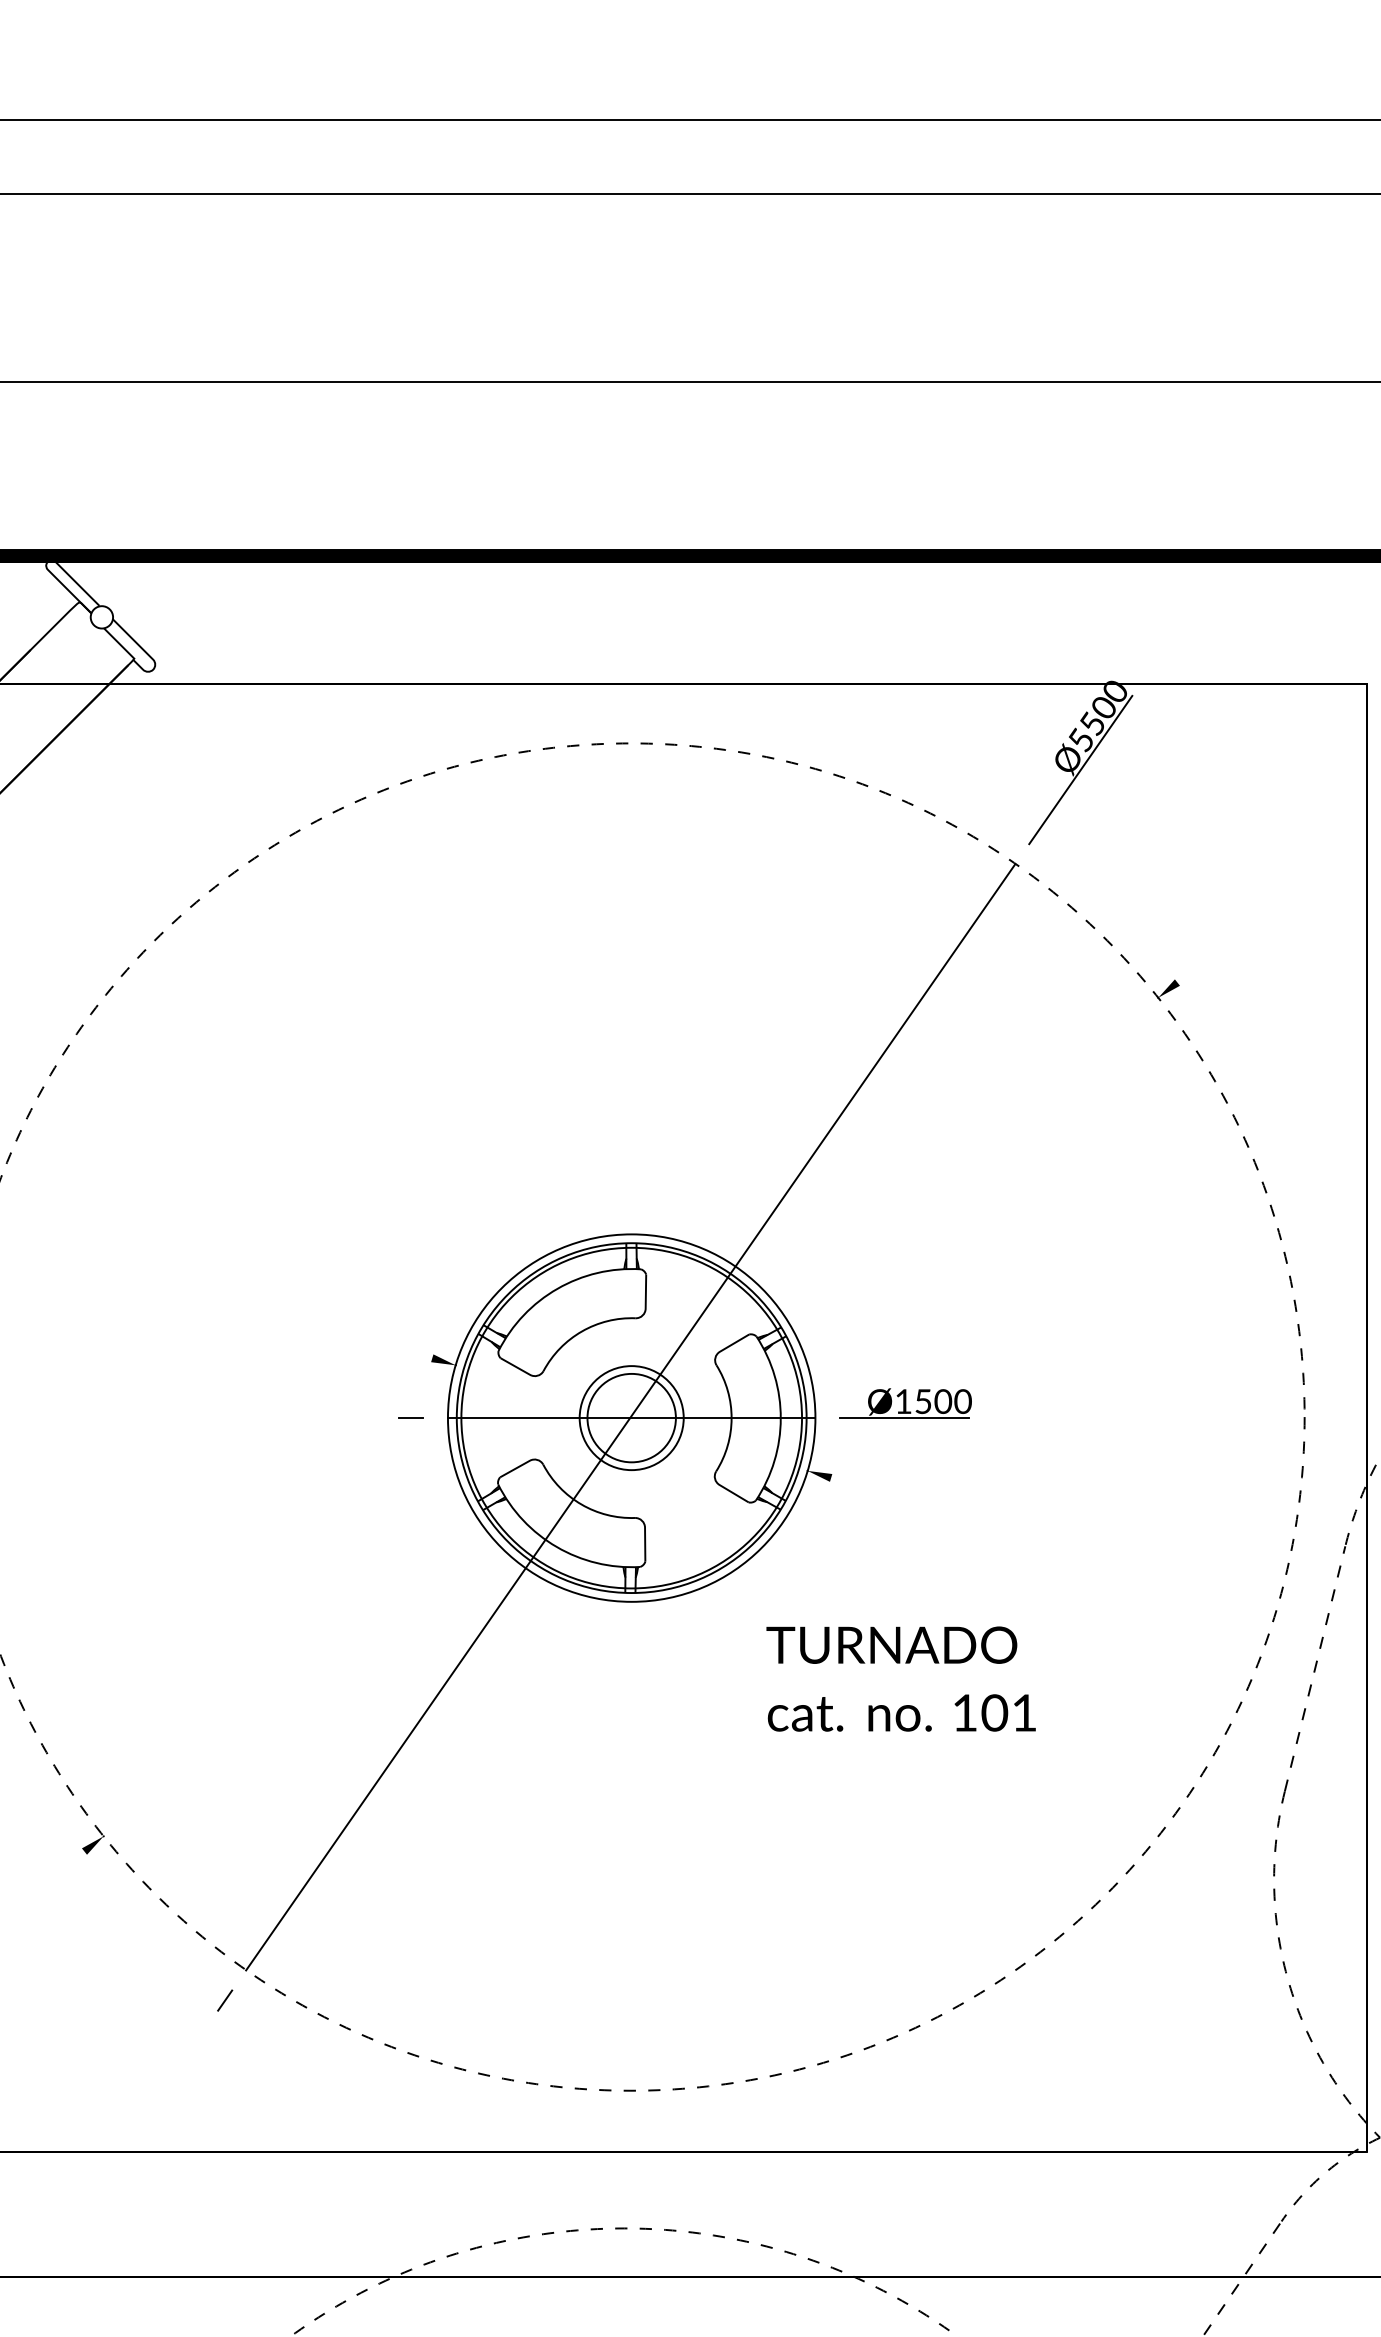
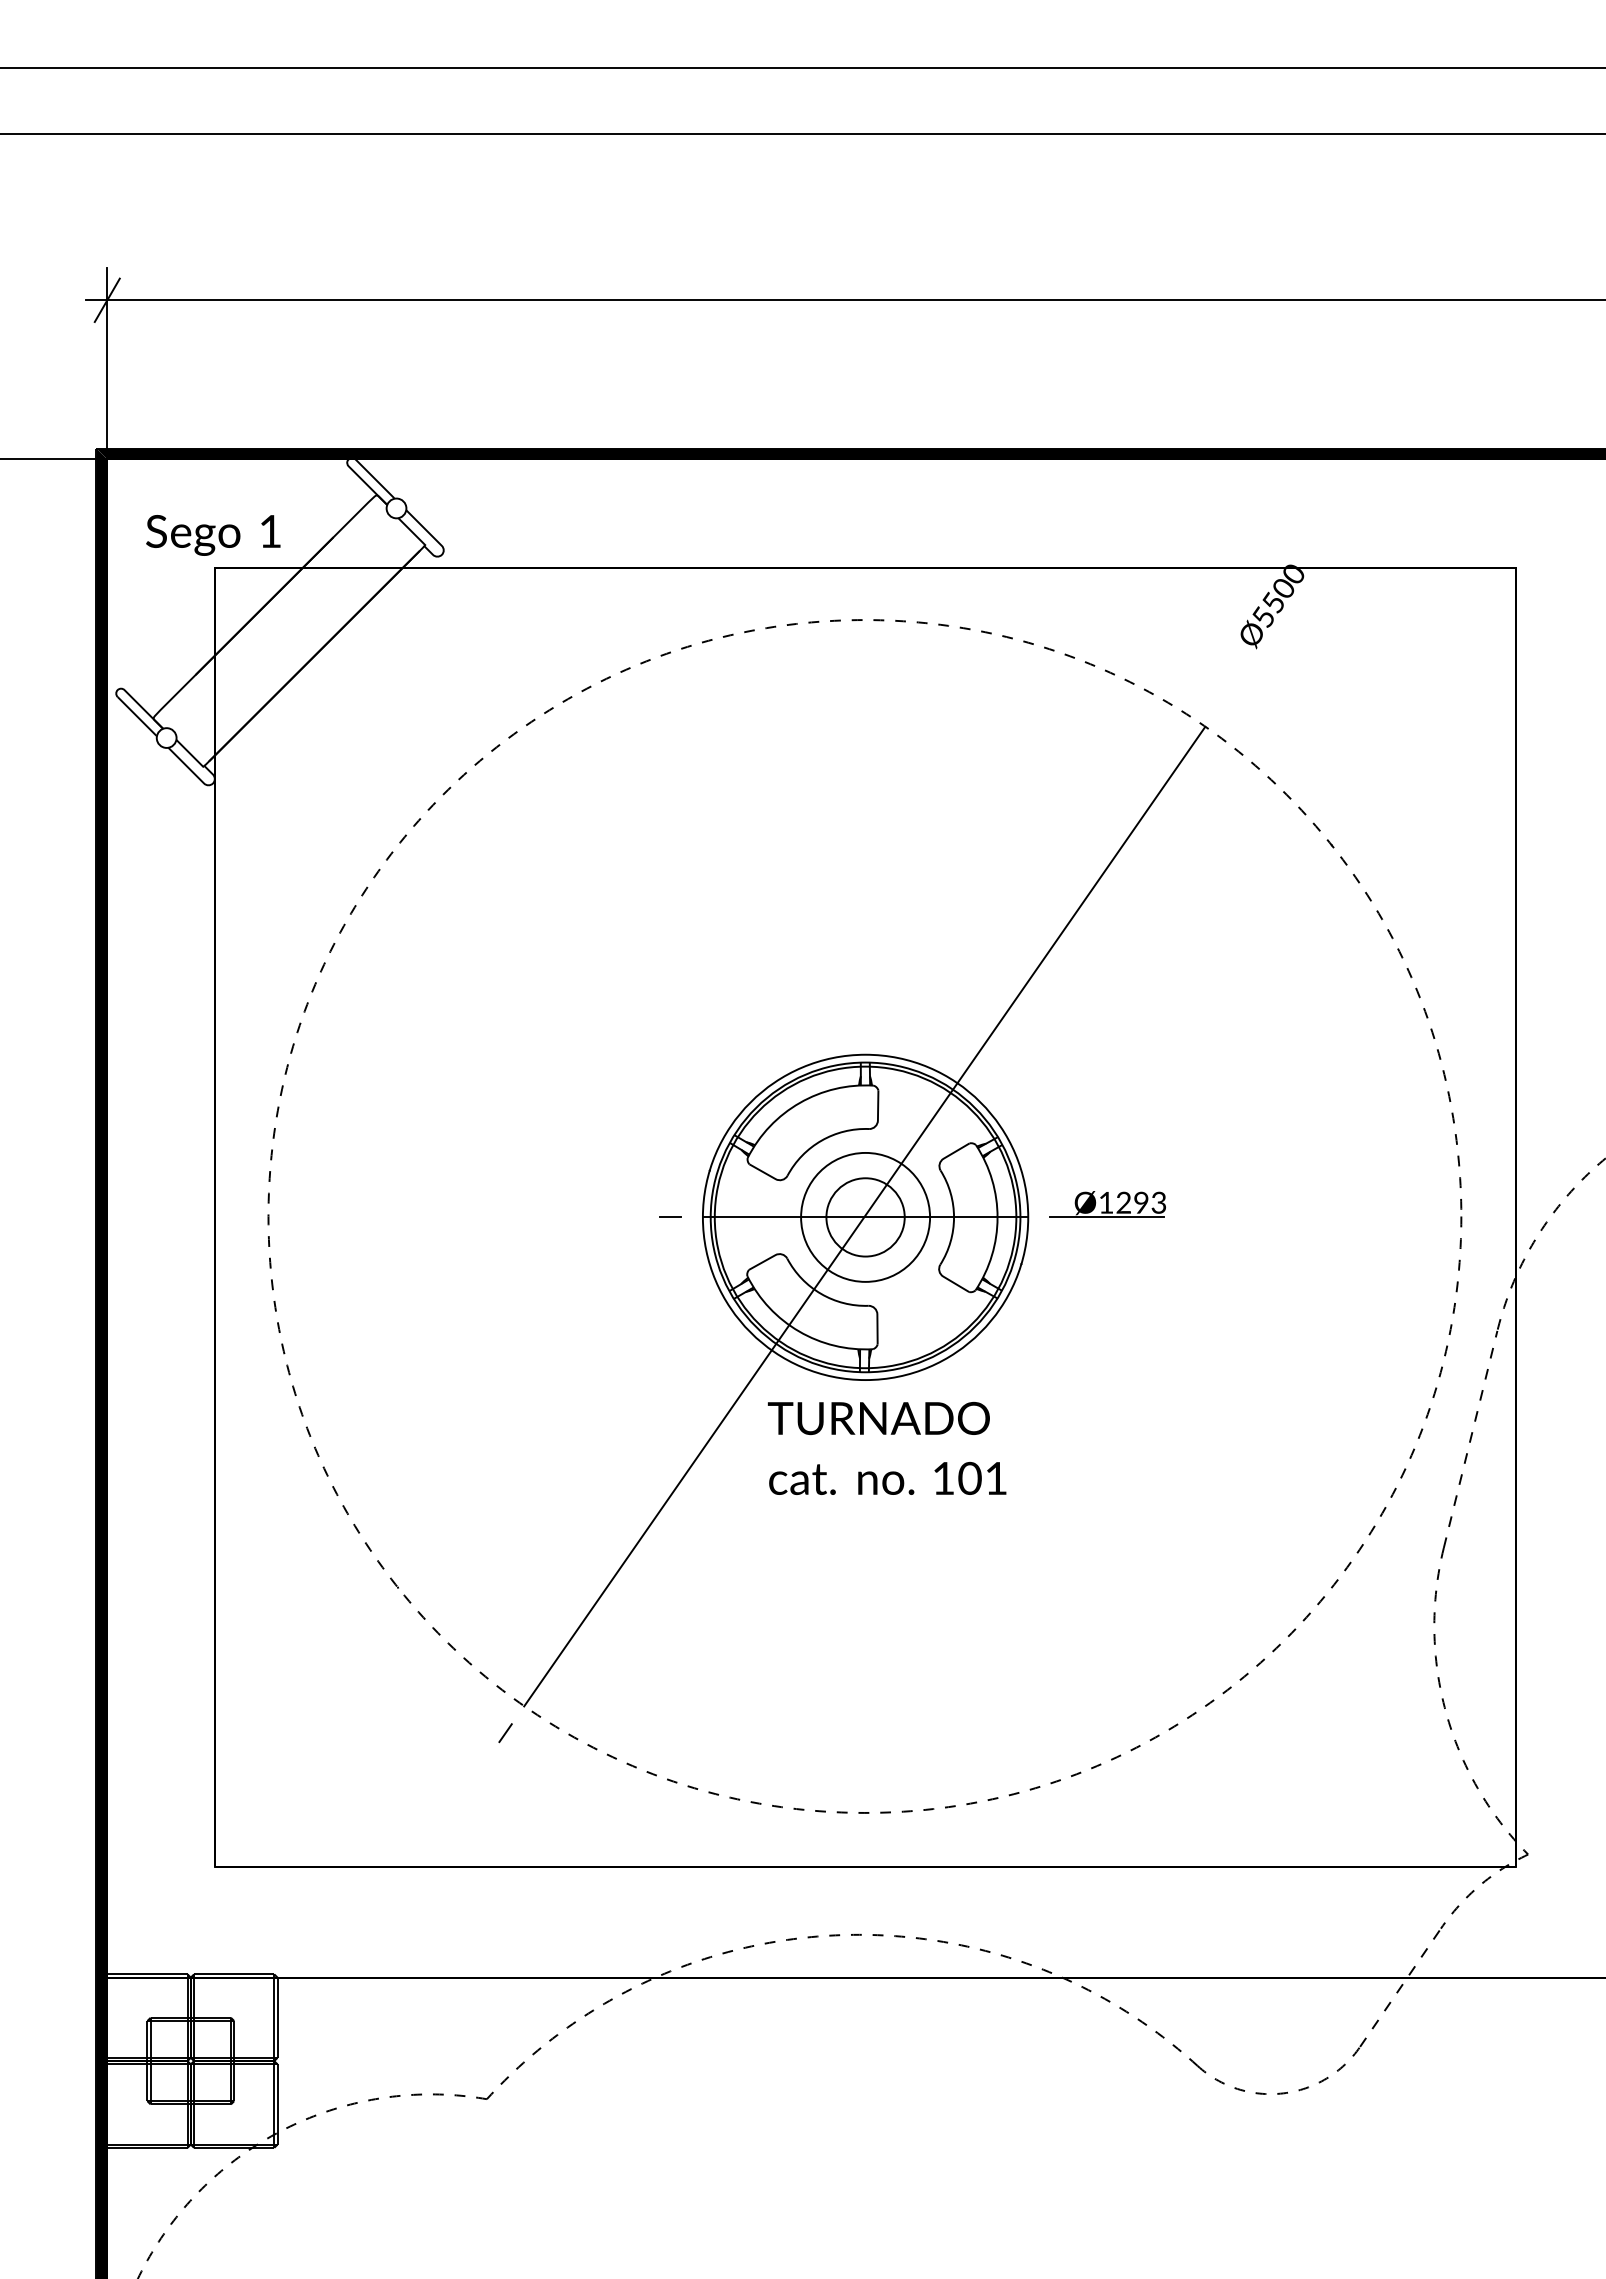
line: (1080, 769) -> (1262, 643), removed
fill: (1169, 987) -> (1341, 836), removed
fill: (442, 1359) -> (698, 1165), removed
text: (943, 1401) -> (1141, 1202), Ø1500 -> Ø1293
circle: (631, 1418) -> (865, 1217), size x1.4
fill: (820, 1475) -> (1032, 1268), removed
text: (900, 1679) -> (886, 1448), moved
fill: (92, 1845) -> (388, 1595), removed

